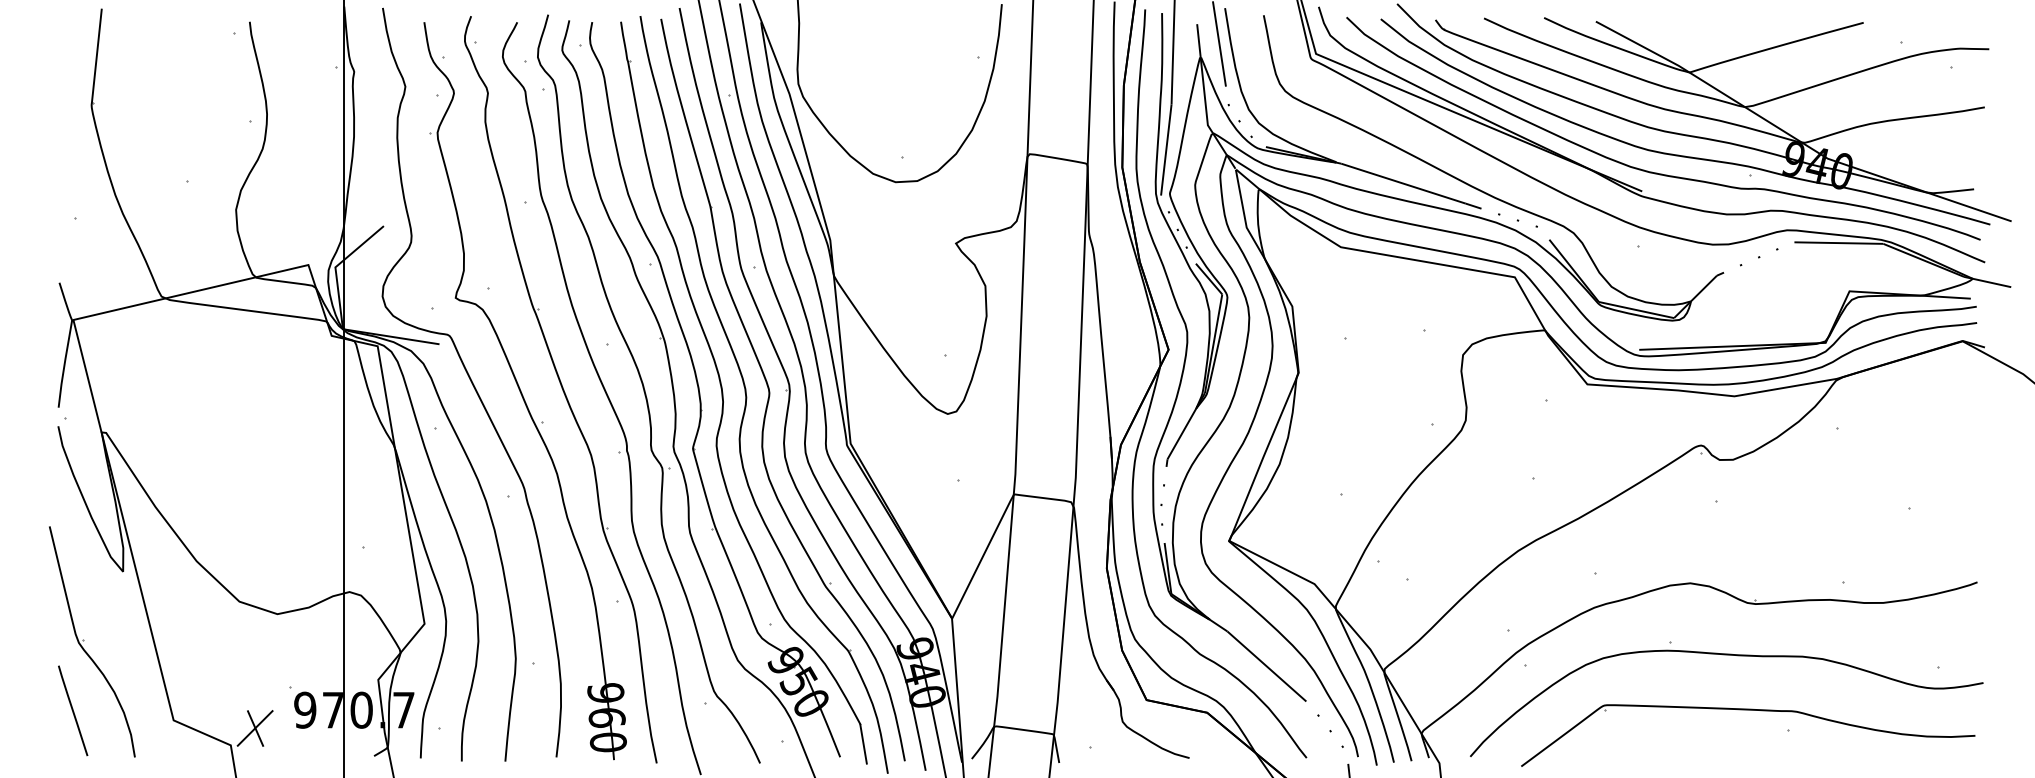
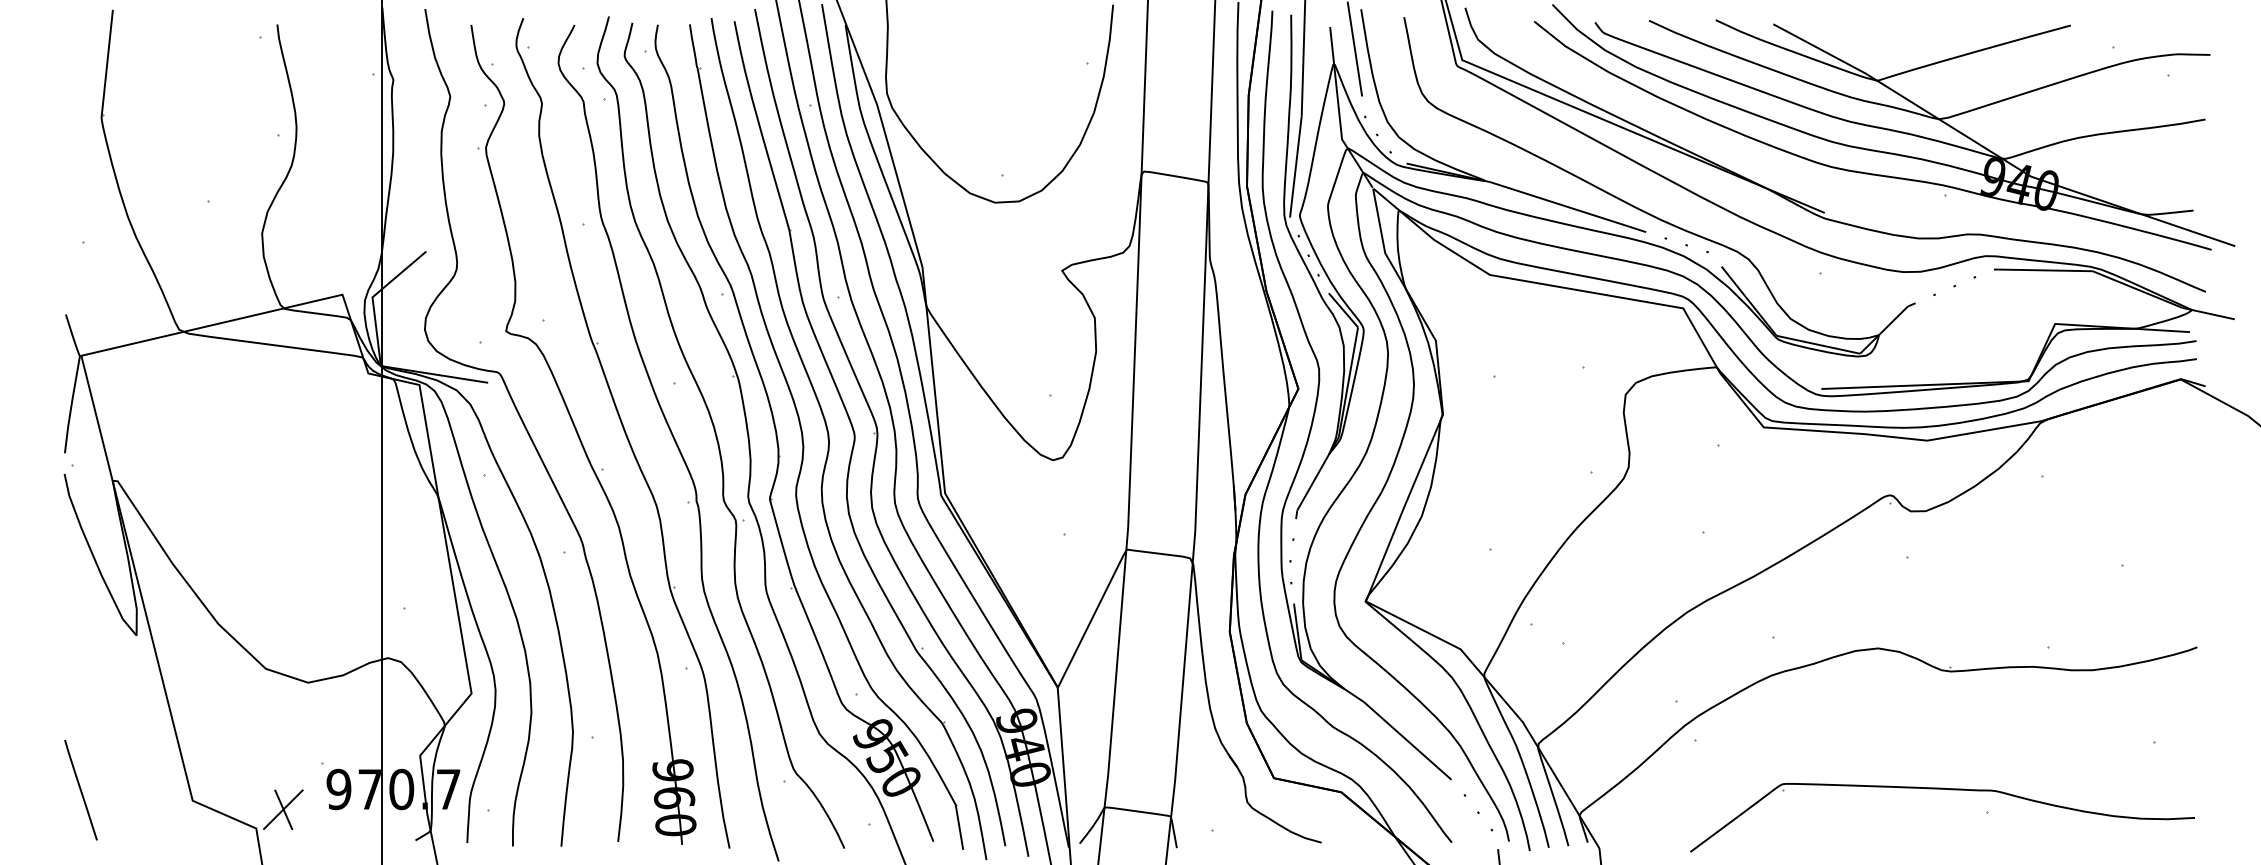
curve: (1652, 171) -> (1836, 190), removed
part: (84, 640) -> (93, 711), removed
part: (1726, 655) -> (1918, 728), removed

